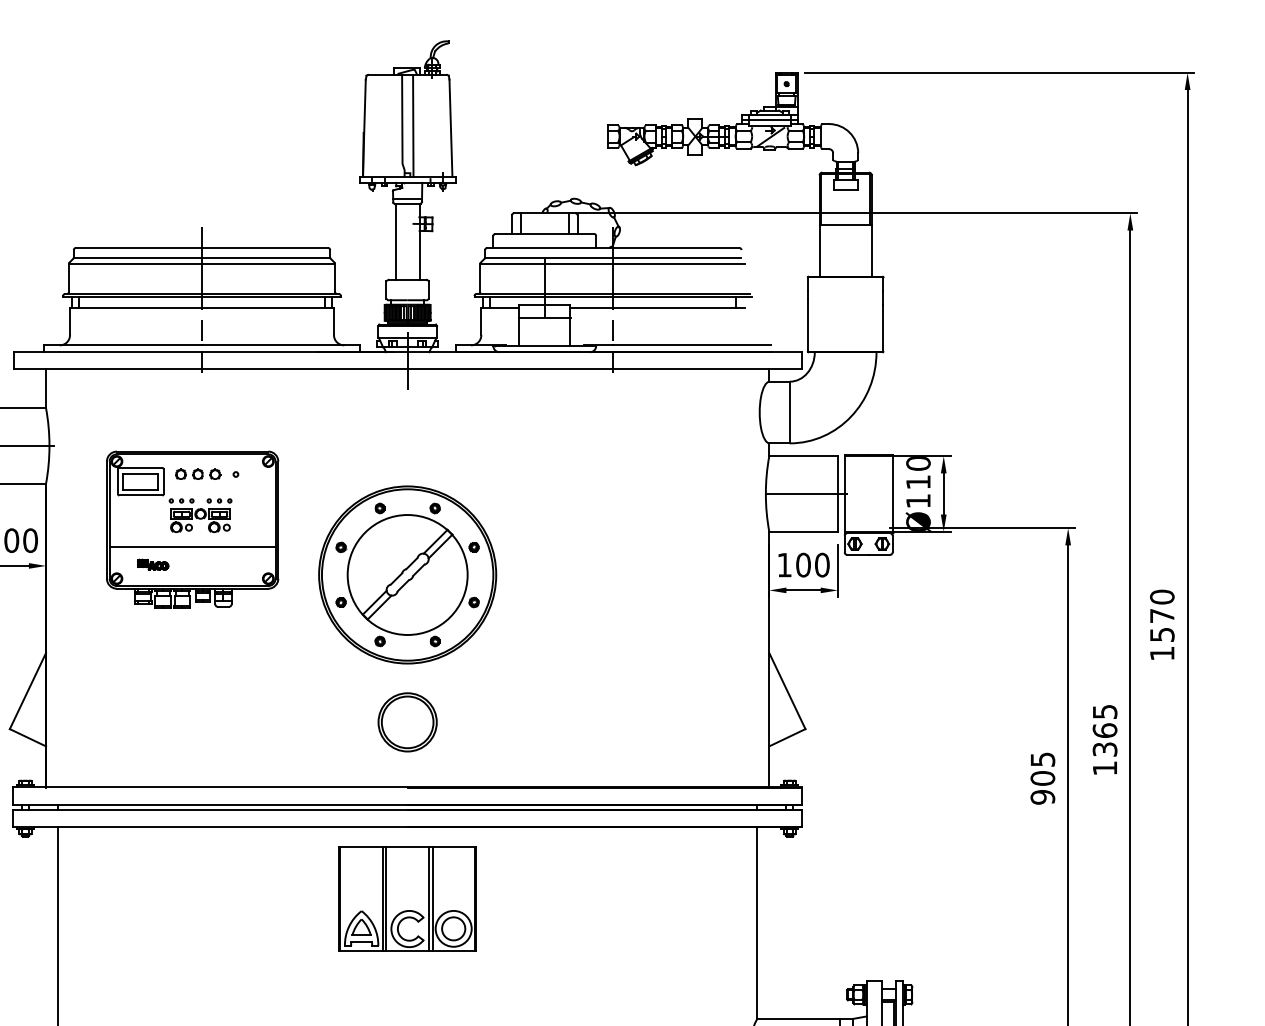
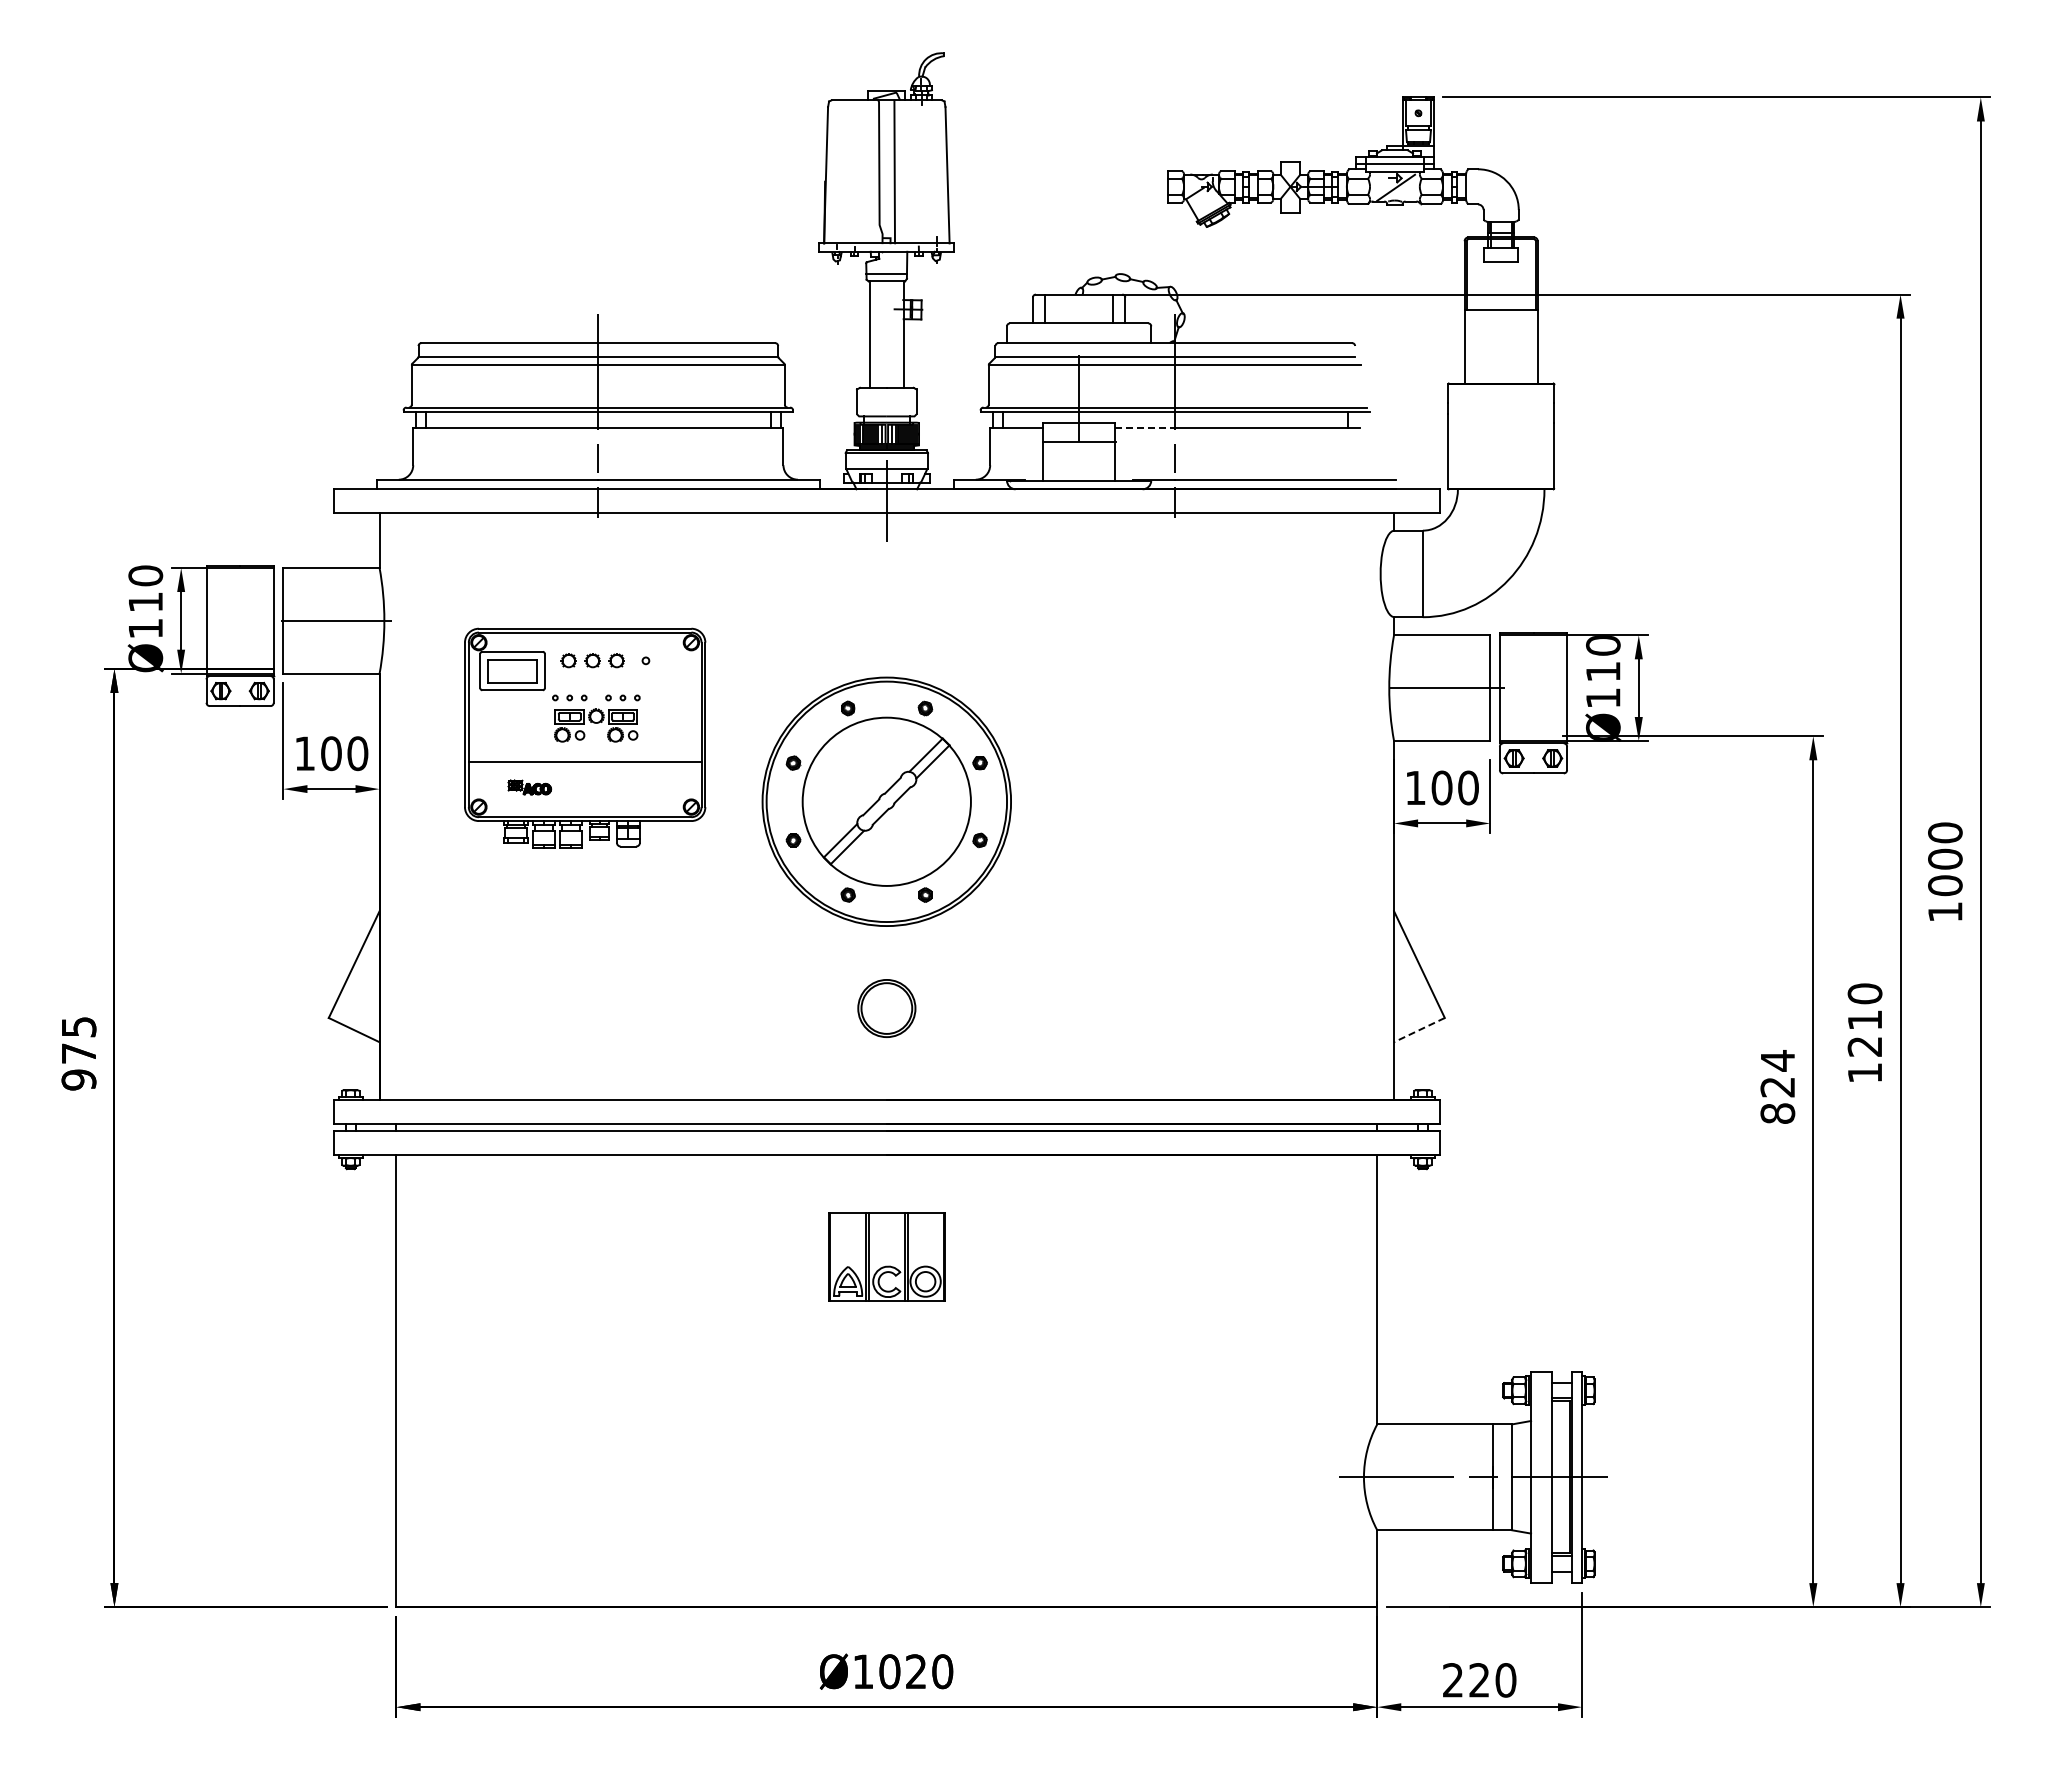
line: (592, 308) -> (1145, 427), solid -> dashed
text: (1162, 625) -> (1945, 872), 1570 -> 1000
part: (407, 722) -> (886, 1008), size x0.7
text: (1104, 730) -> (1864, 1019), 1365 -> 1210
line: (787, 738) -> (1419, 1030), solid -> dashed
text: (1042, 778) -> (1777, 1087), 905 -> 824
part: (407, 899) -> (886, 1256), size x0.6

